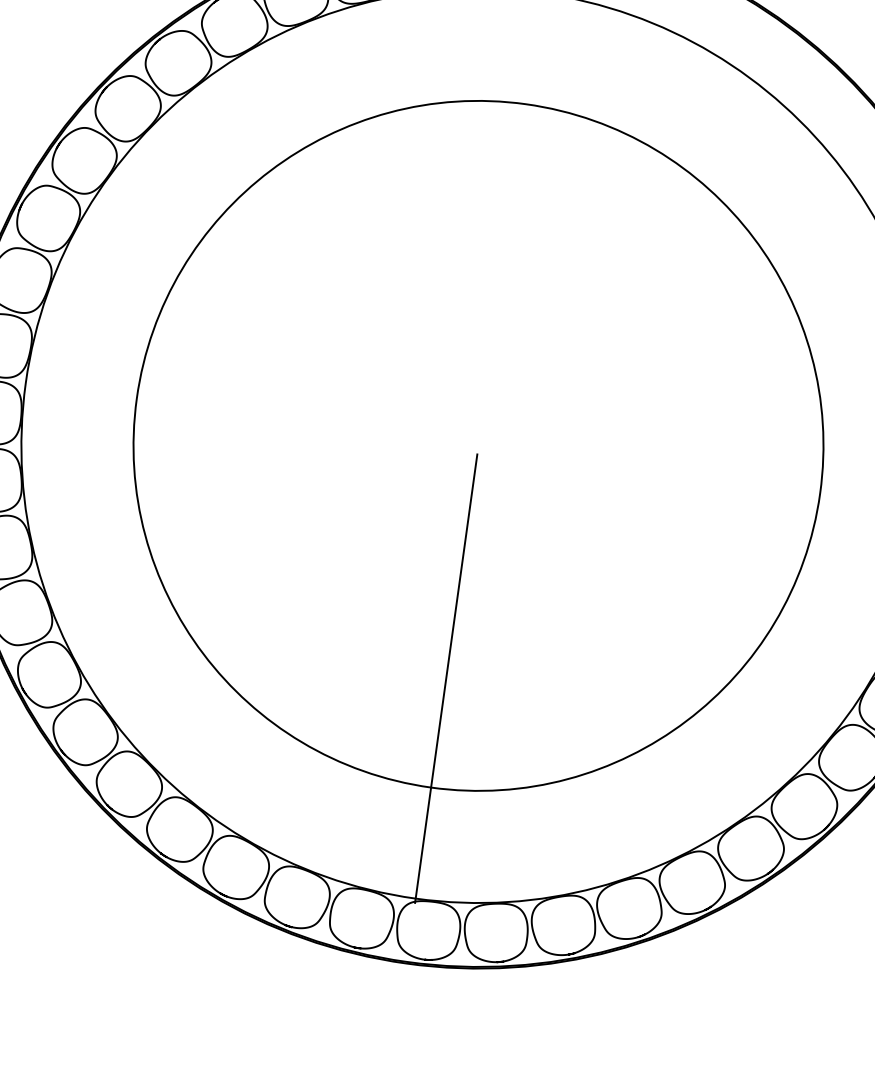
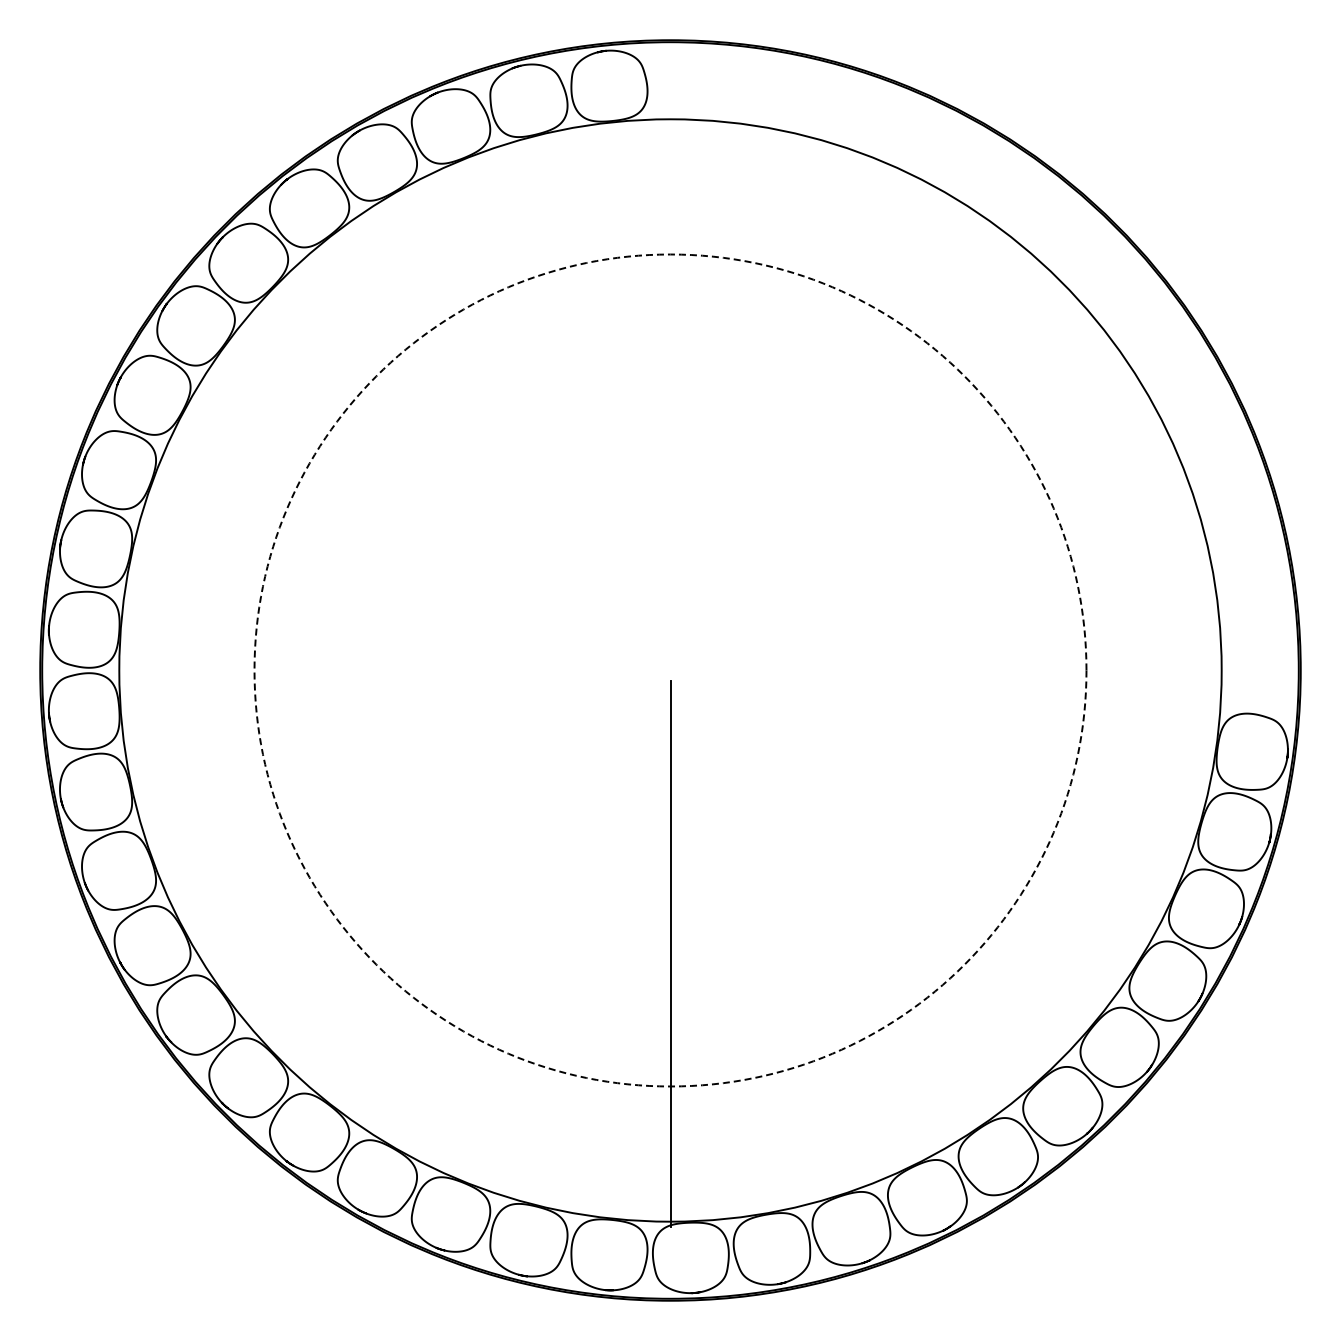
circle: (478, 445) -> (670, 670), solid -> dashed

